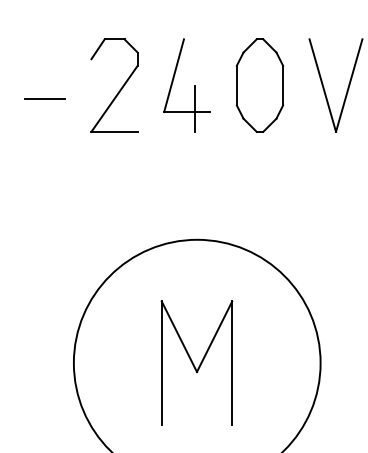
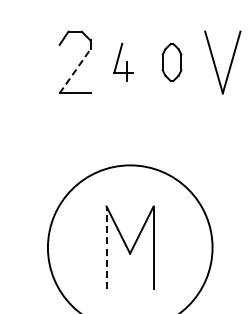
part: (187, 84) -> (123, 61), size x0.6
part: (259, 85) -> (171, 62), size x0.6
line: (44, 99) -> (28, 71), removed
line: (115, 99) -> (75, 71), solid -> dashed
line: (161, 362) -> (106, 247), solid -> dashed

